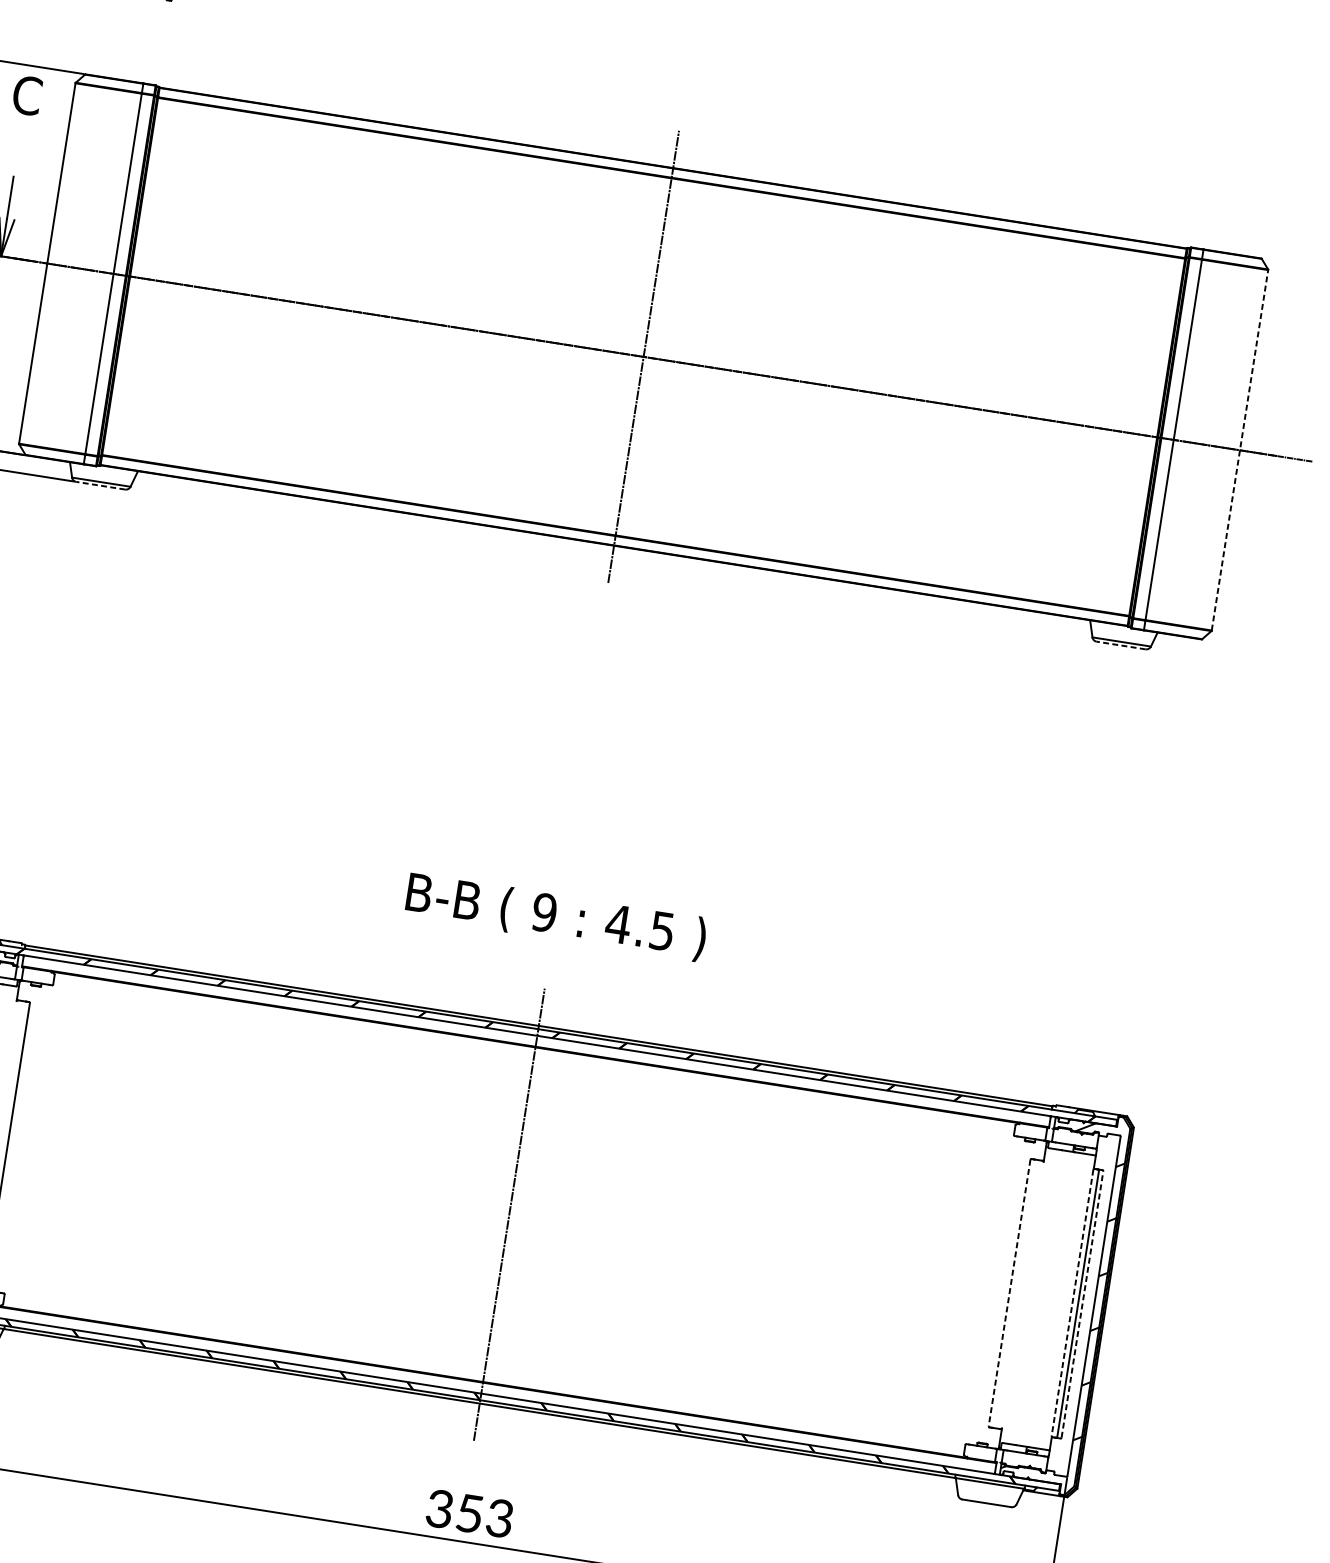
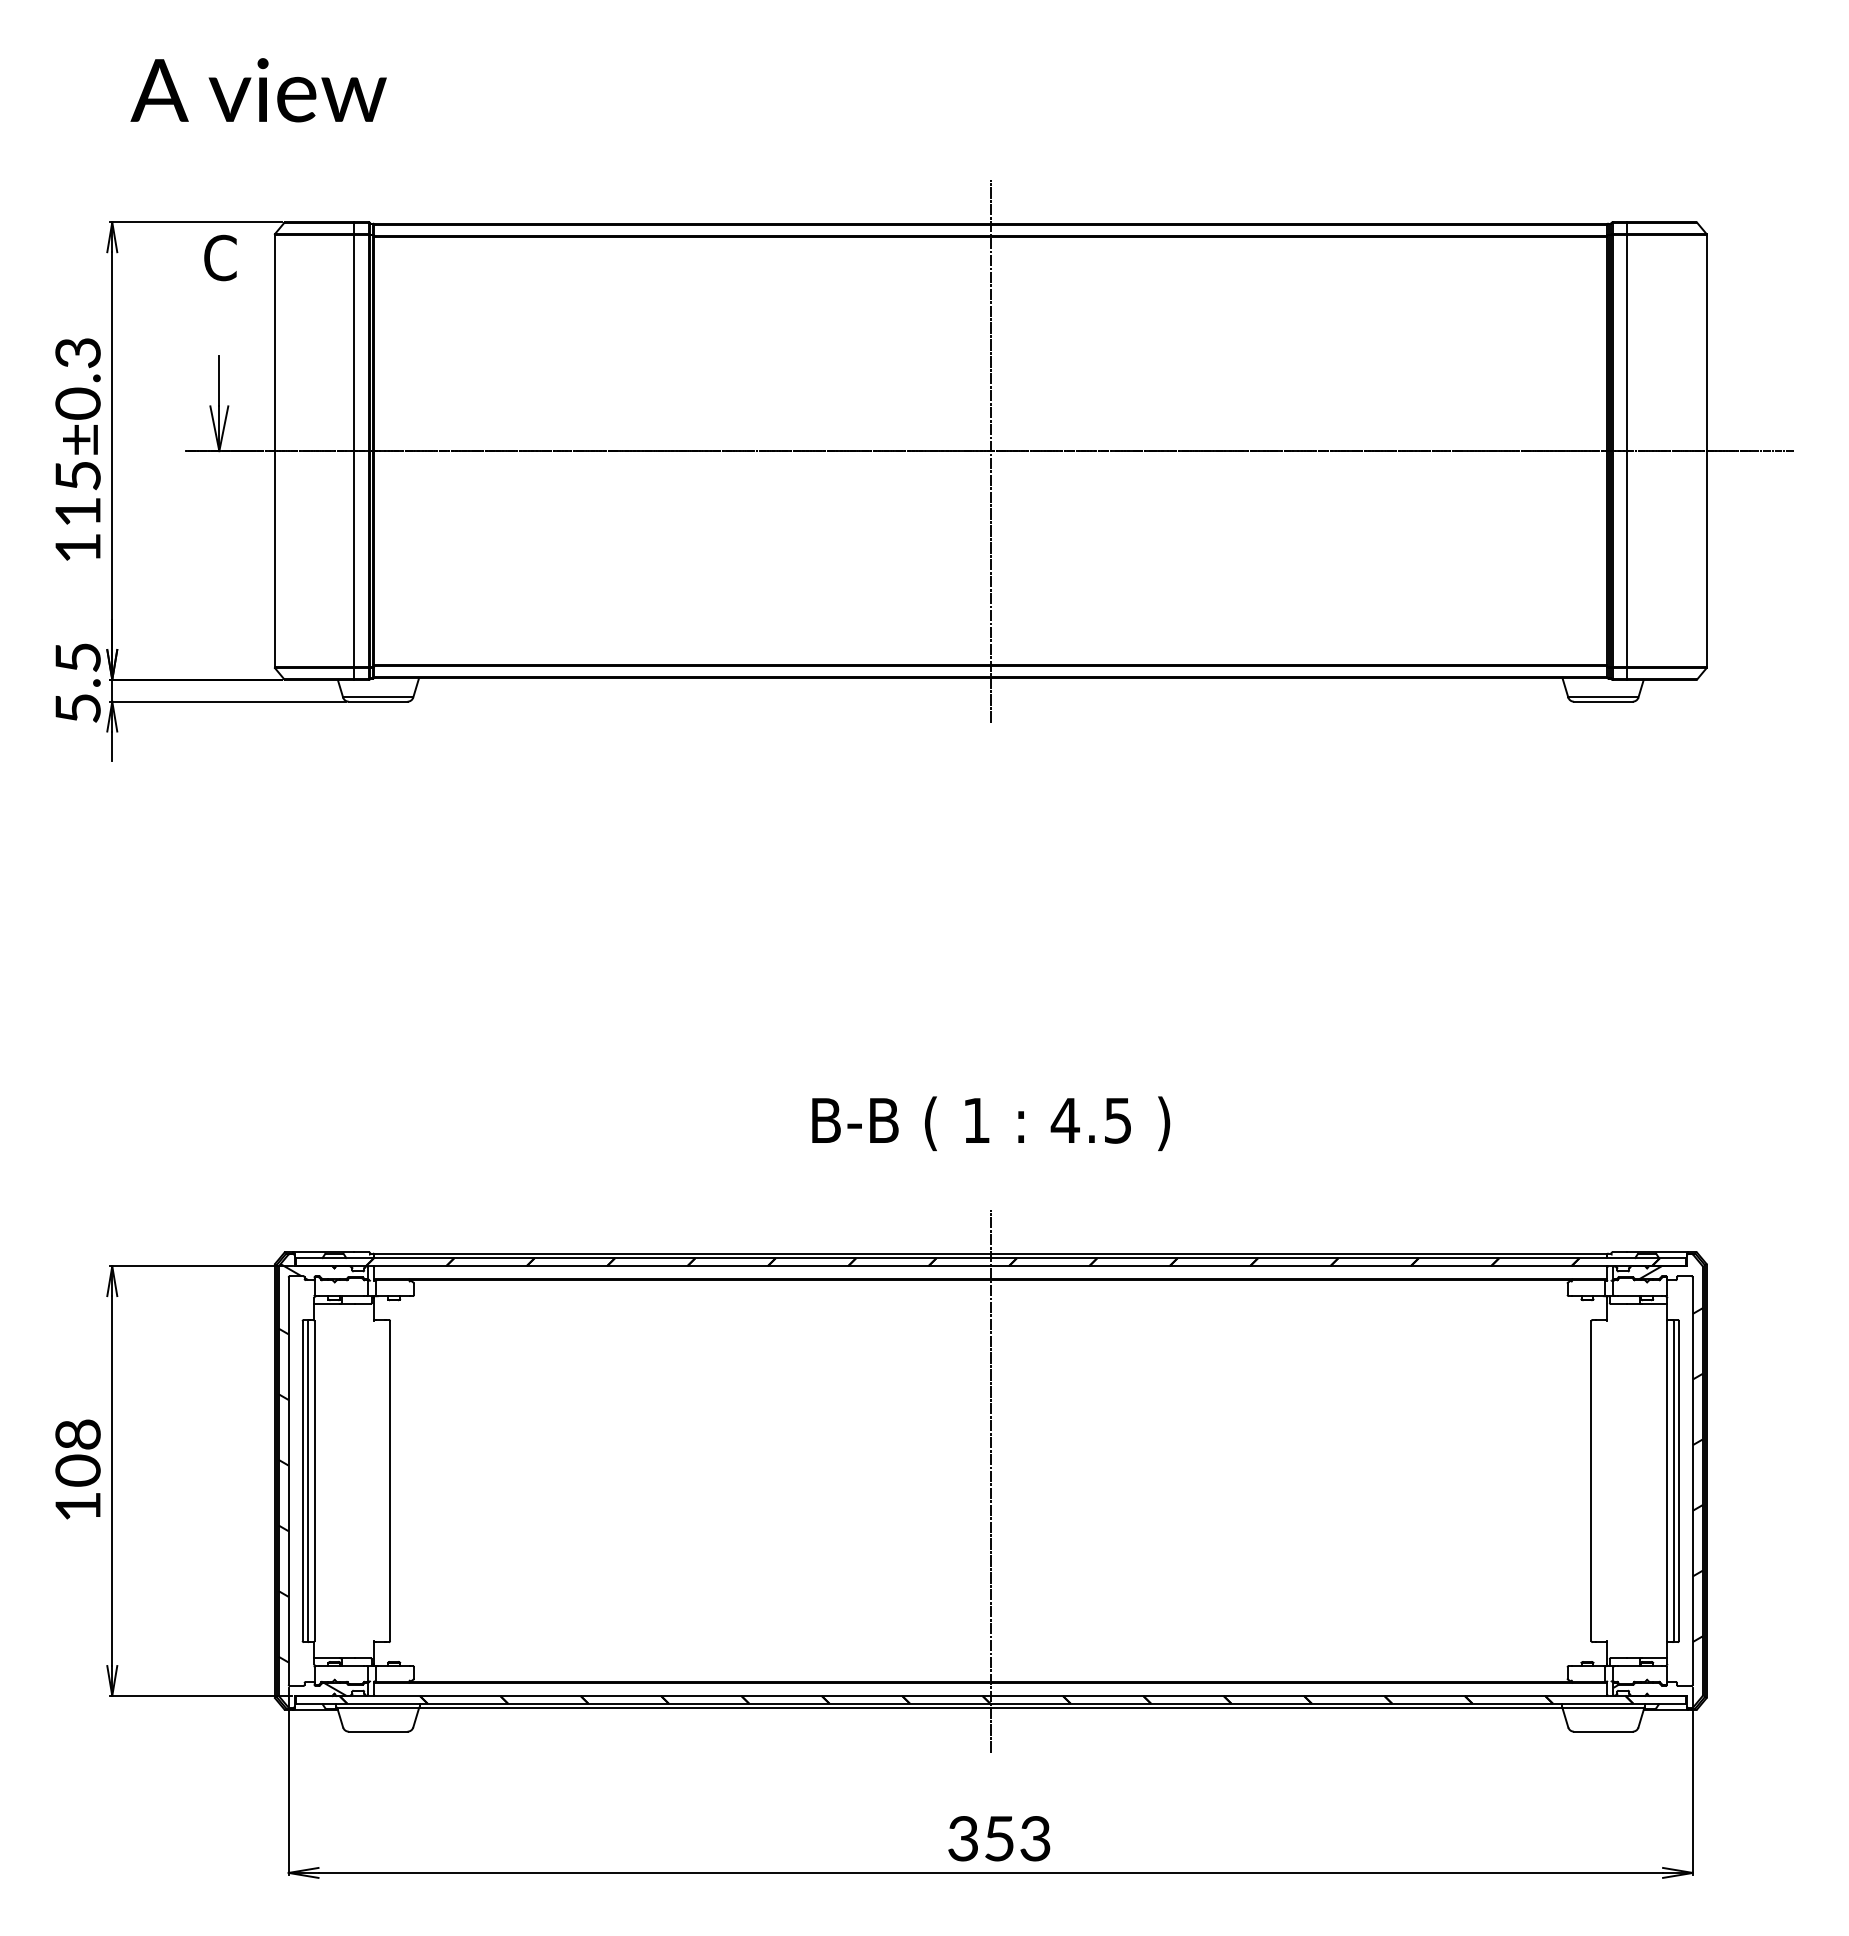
line: (1239, 449) -> (1706, 450), dashed -> solid
line: (100, 485) -> (377, 701), dashed -> solid
line: (1120, 645) -> (1602, 701), dashed -> solid
text: (544, 912) -> (976, 1120), 9 -> 1
line: (1009, 1293) -> (1591, 1481), dashed -> solid
line: (1072, 1303) -> (1667, 1481), dashed -> solid
line: (1082, 1304) -> (1678, 1481), dashed -> solid

